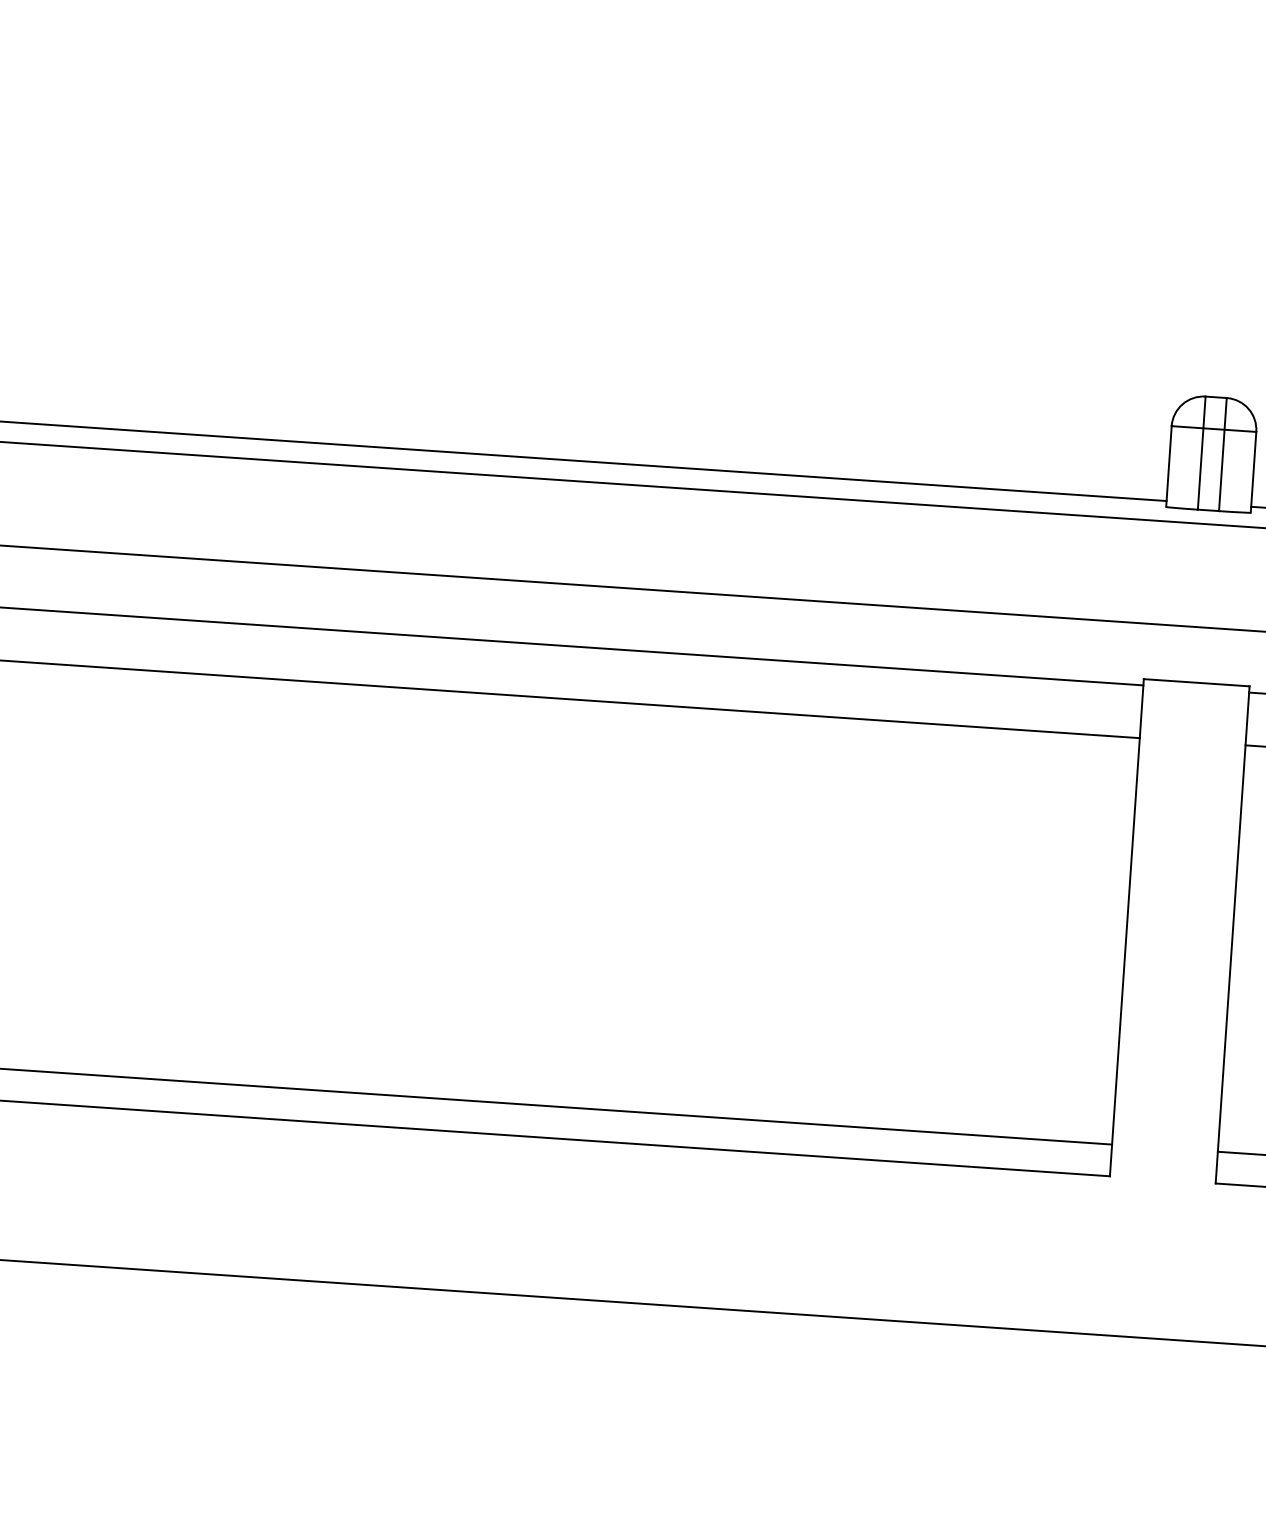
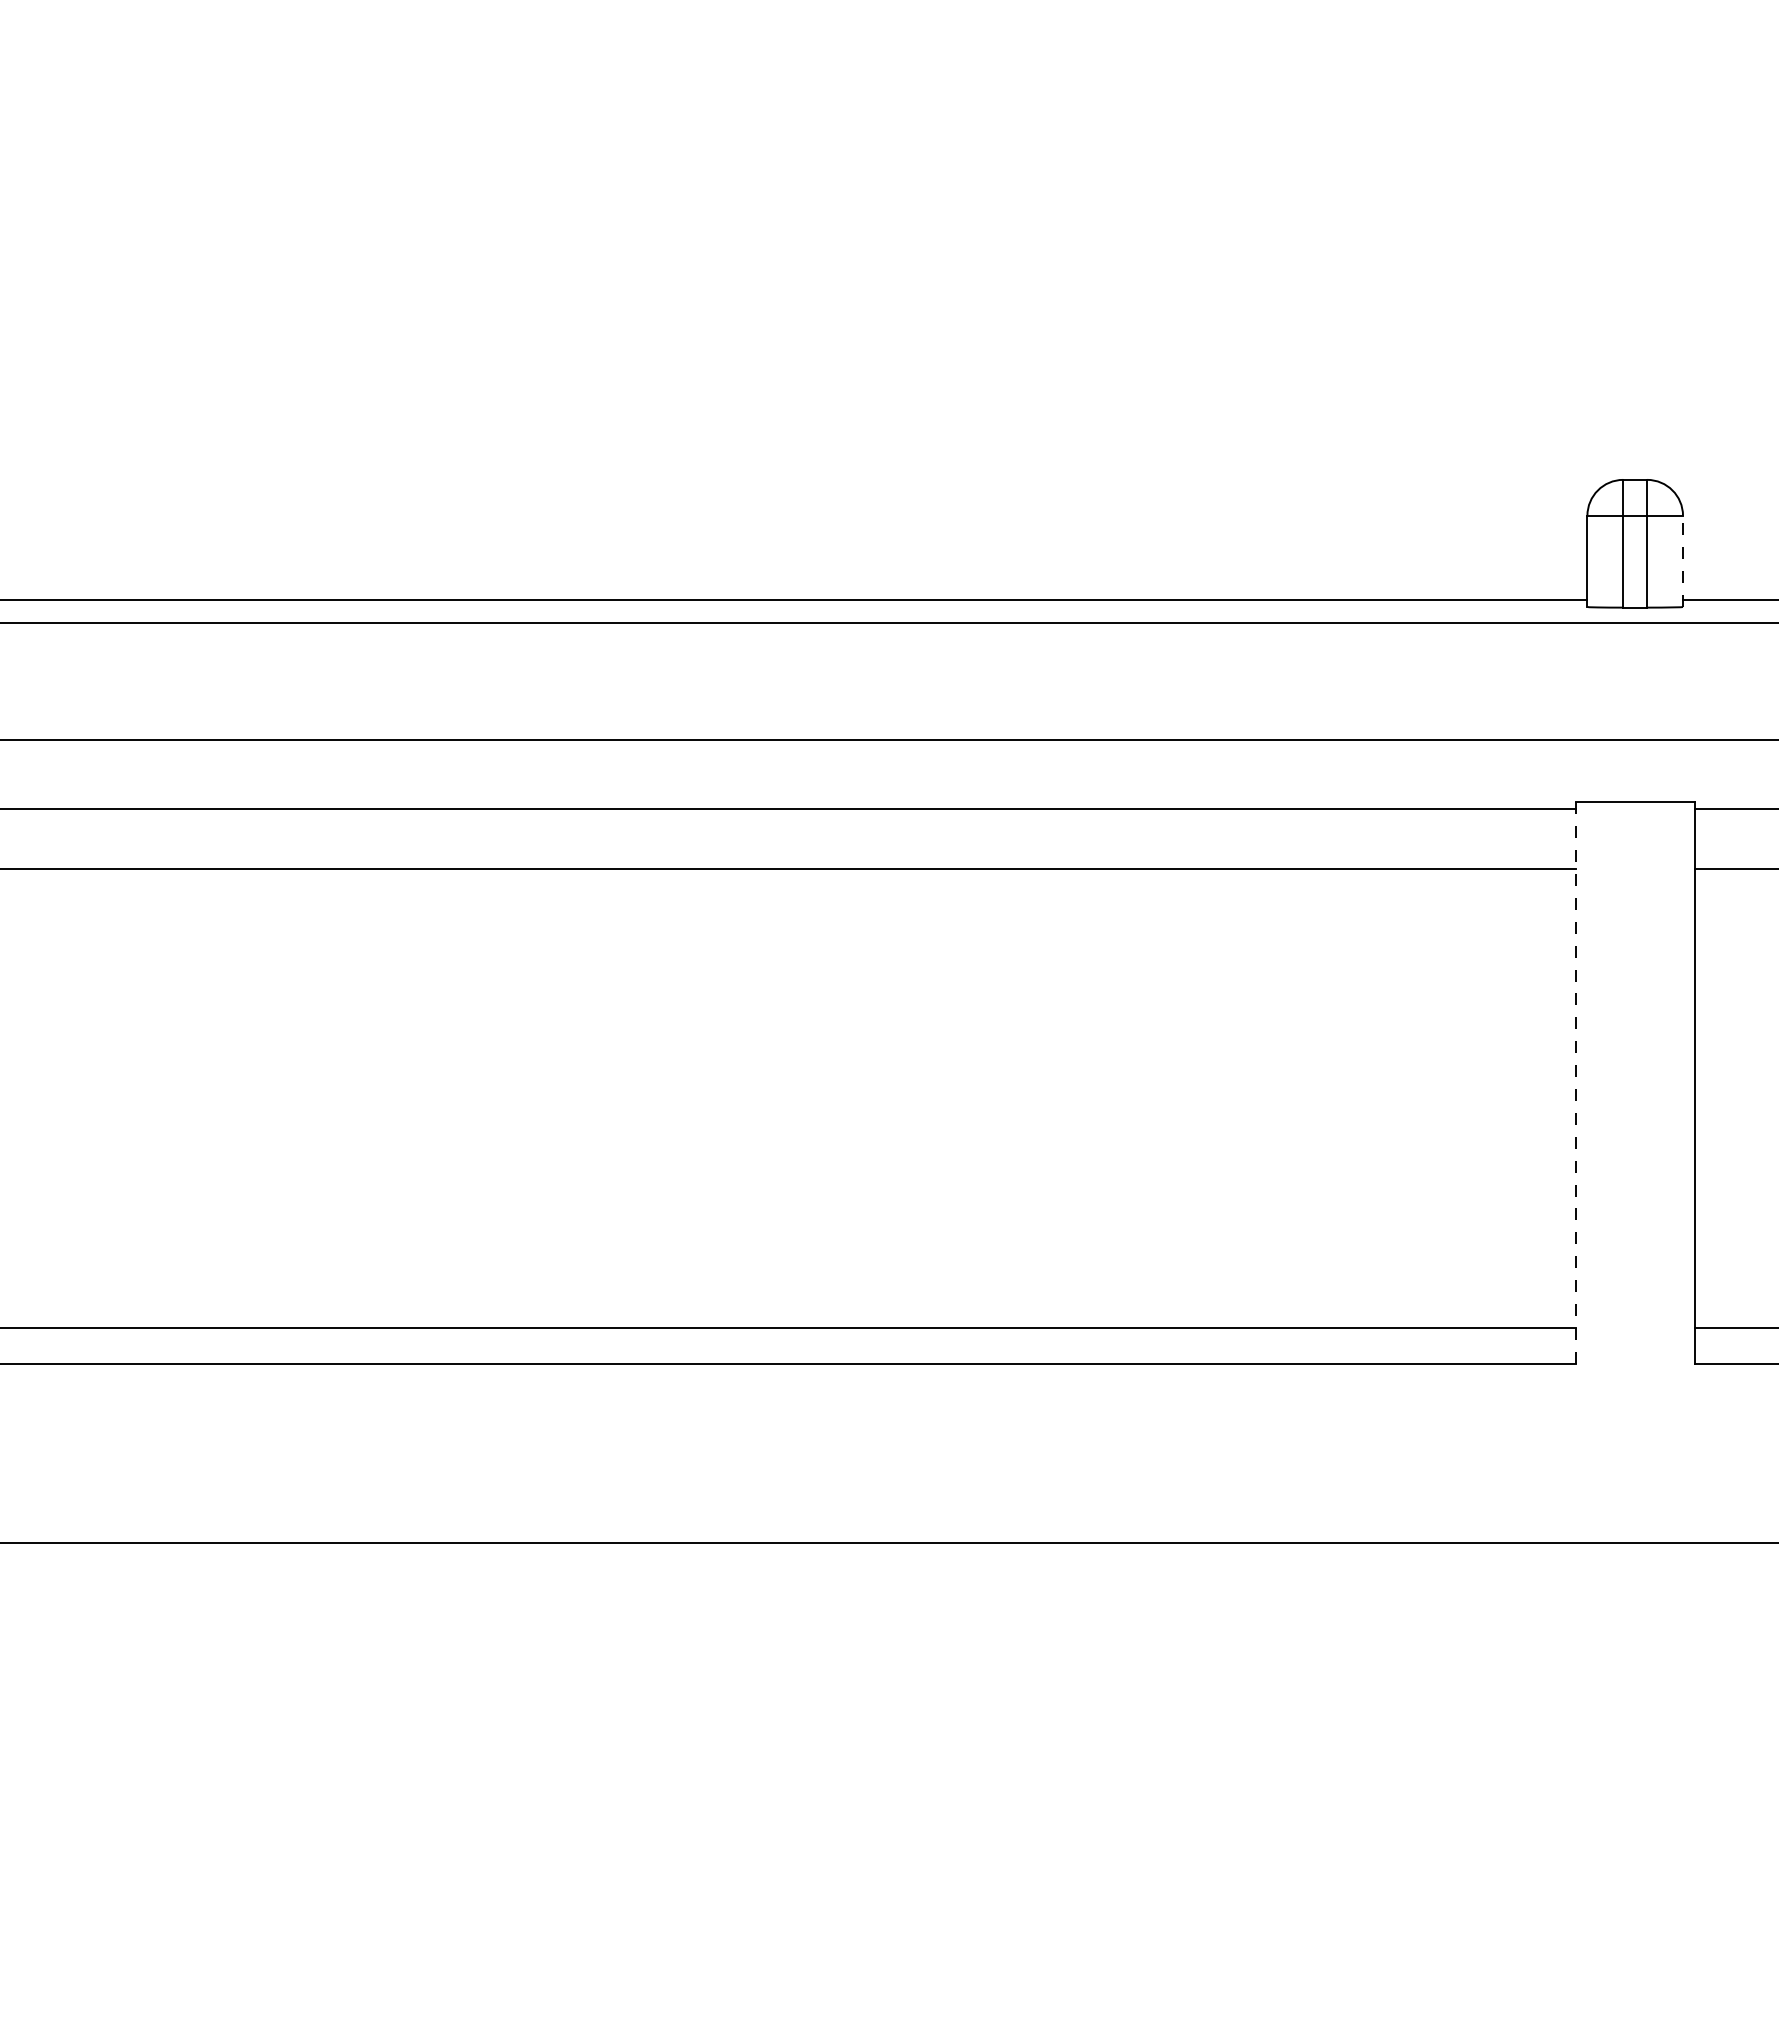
line: (1253, 472) -> (1683, 561), solid -> dashed
line: (1126, 928) -> (1575, 1083), solid -> dashed

